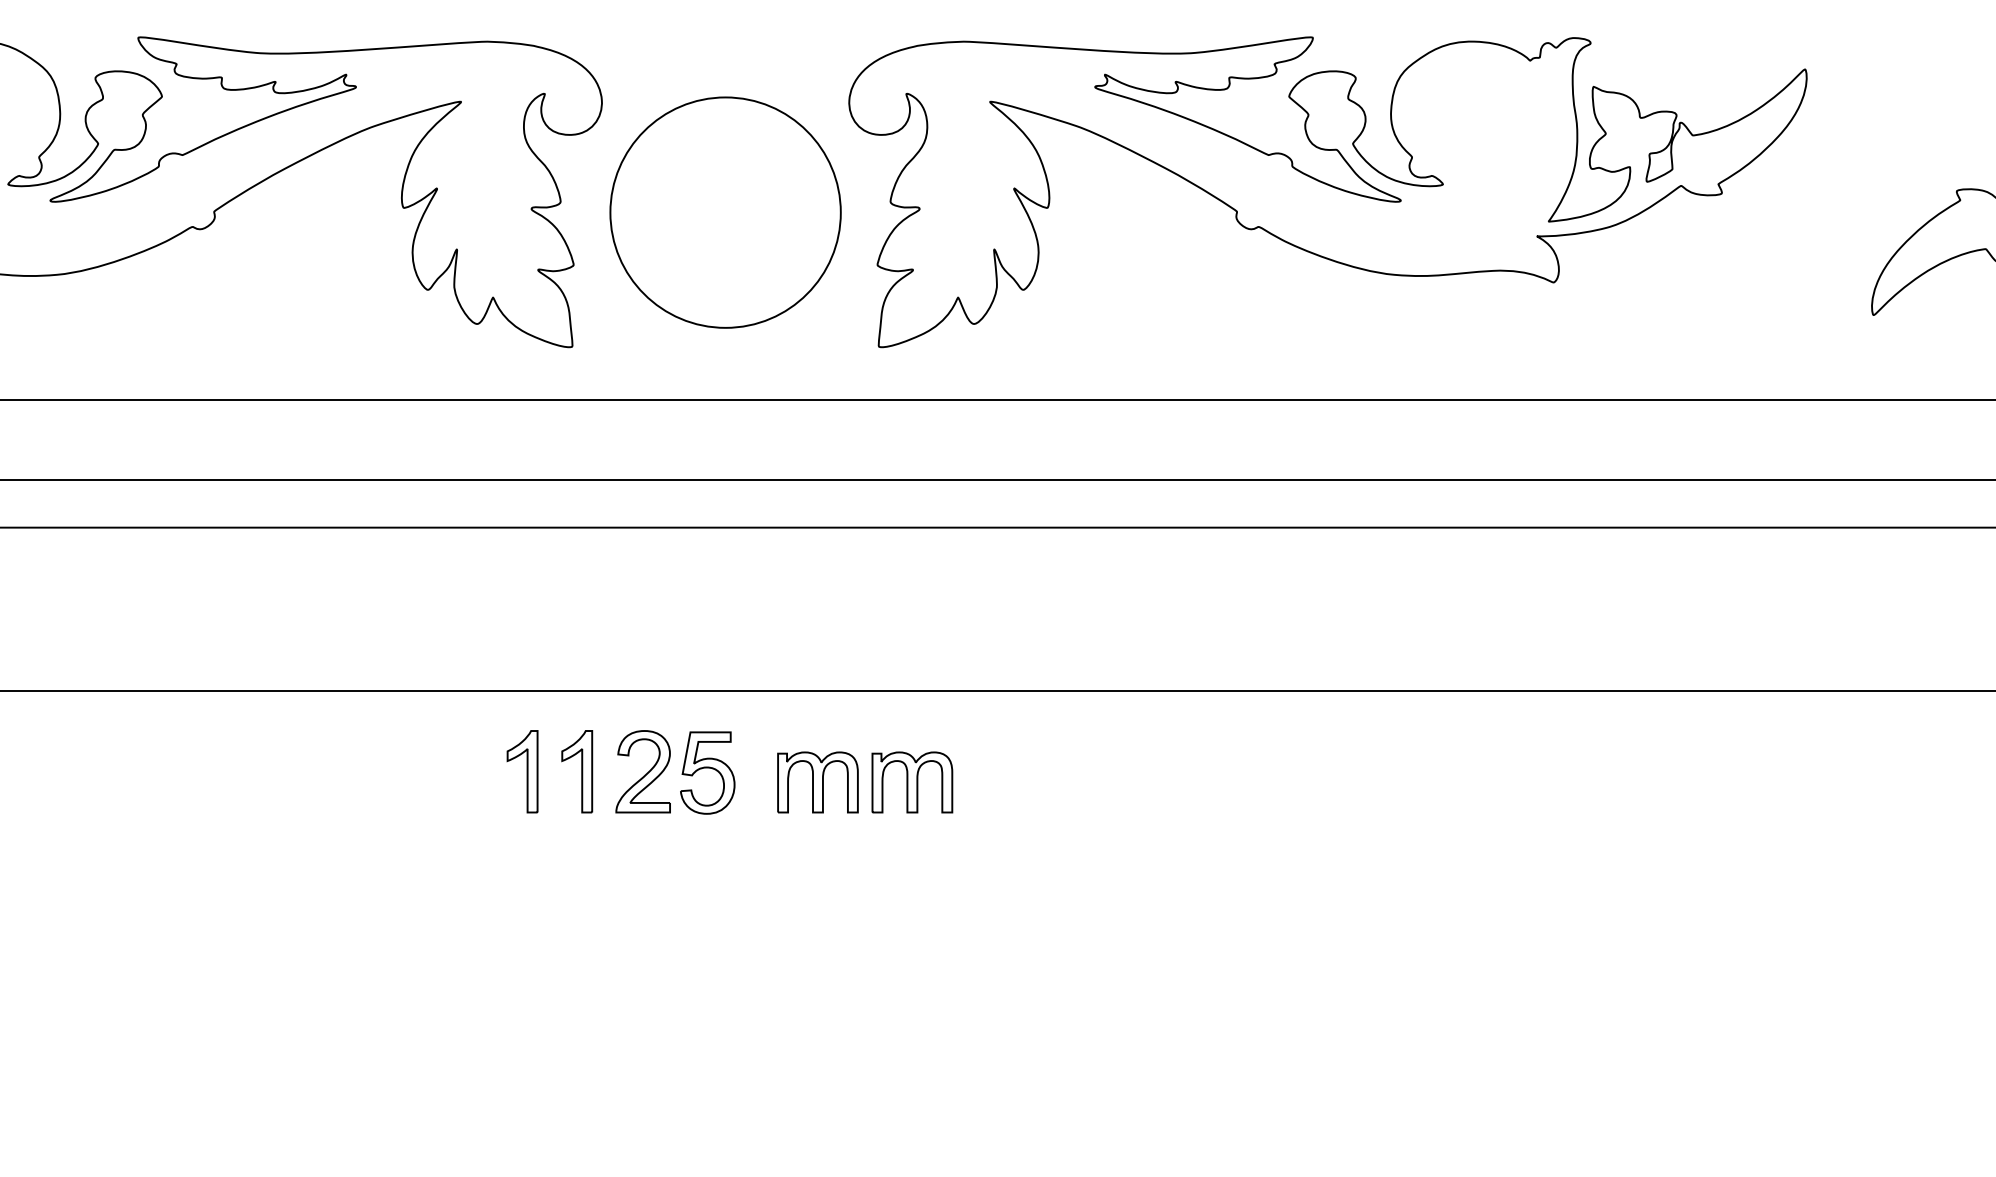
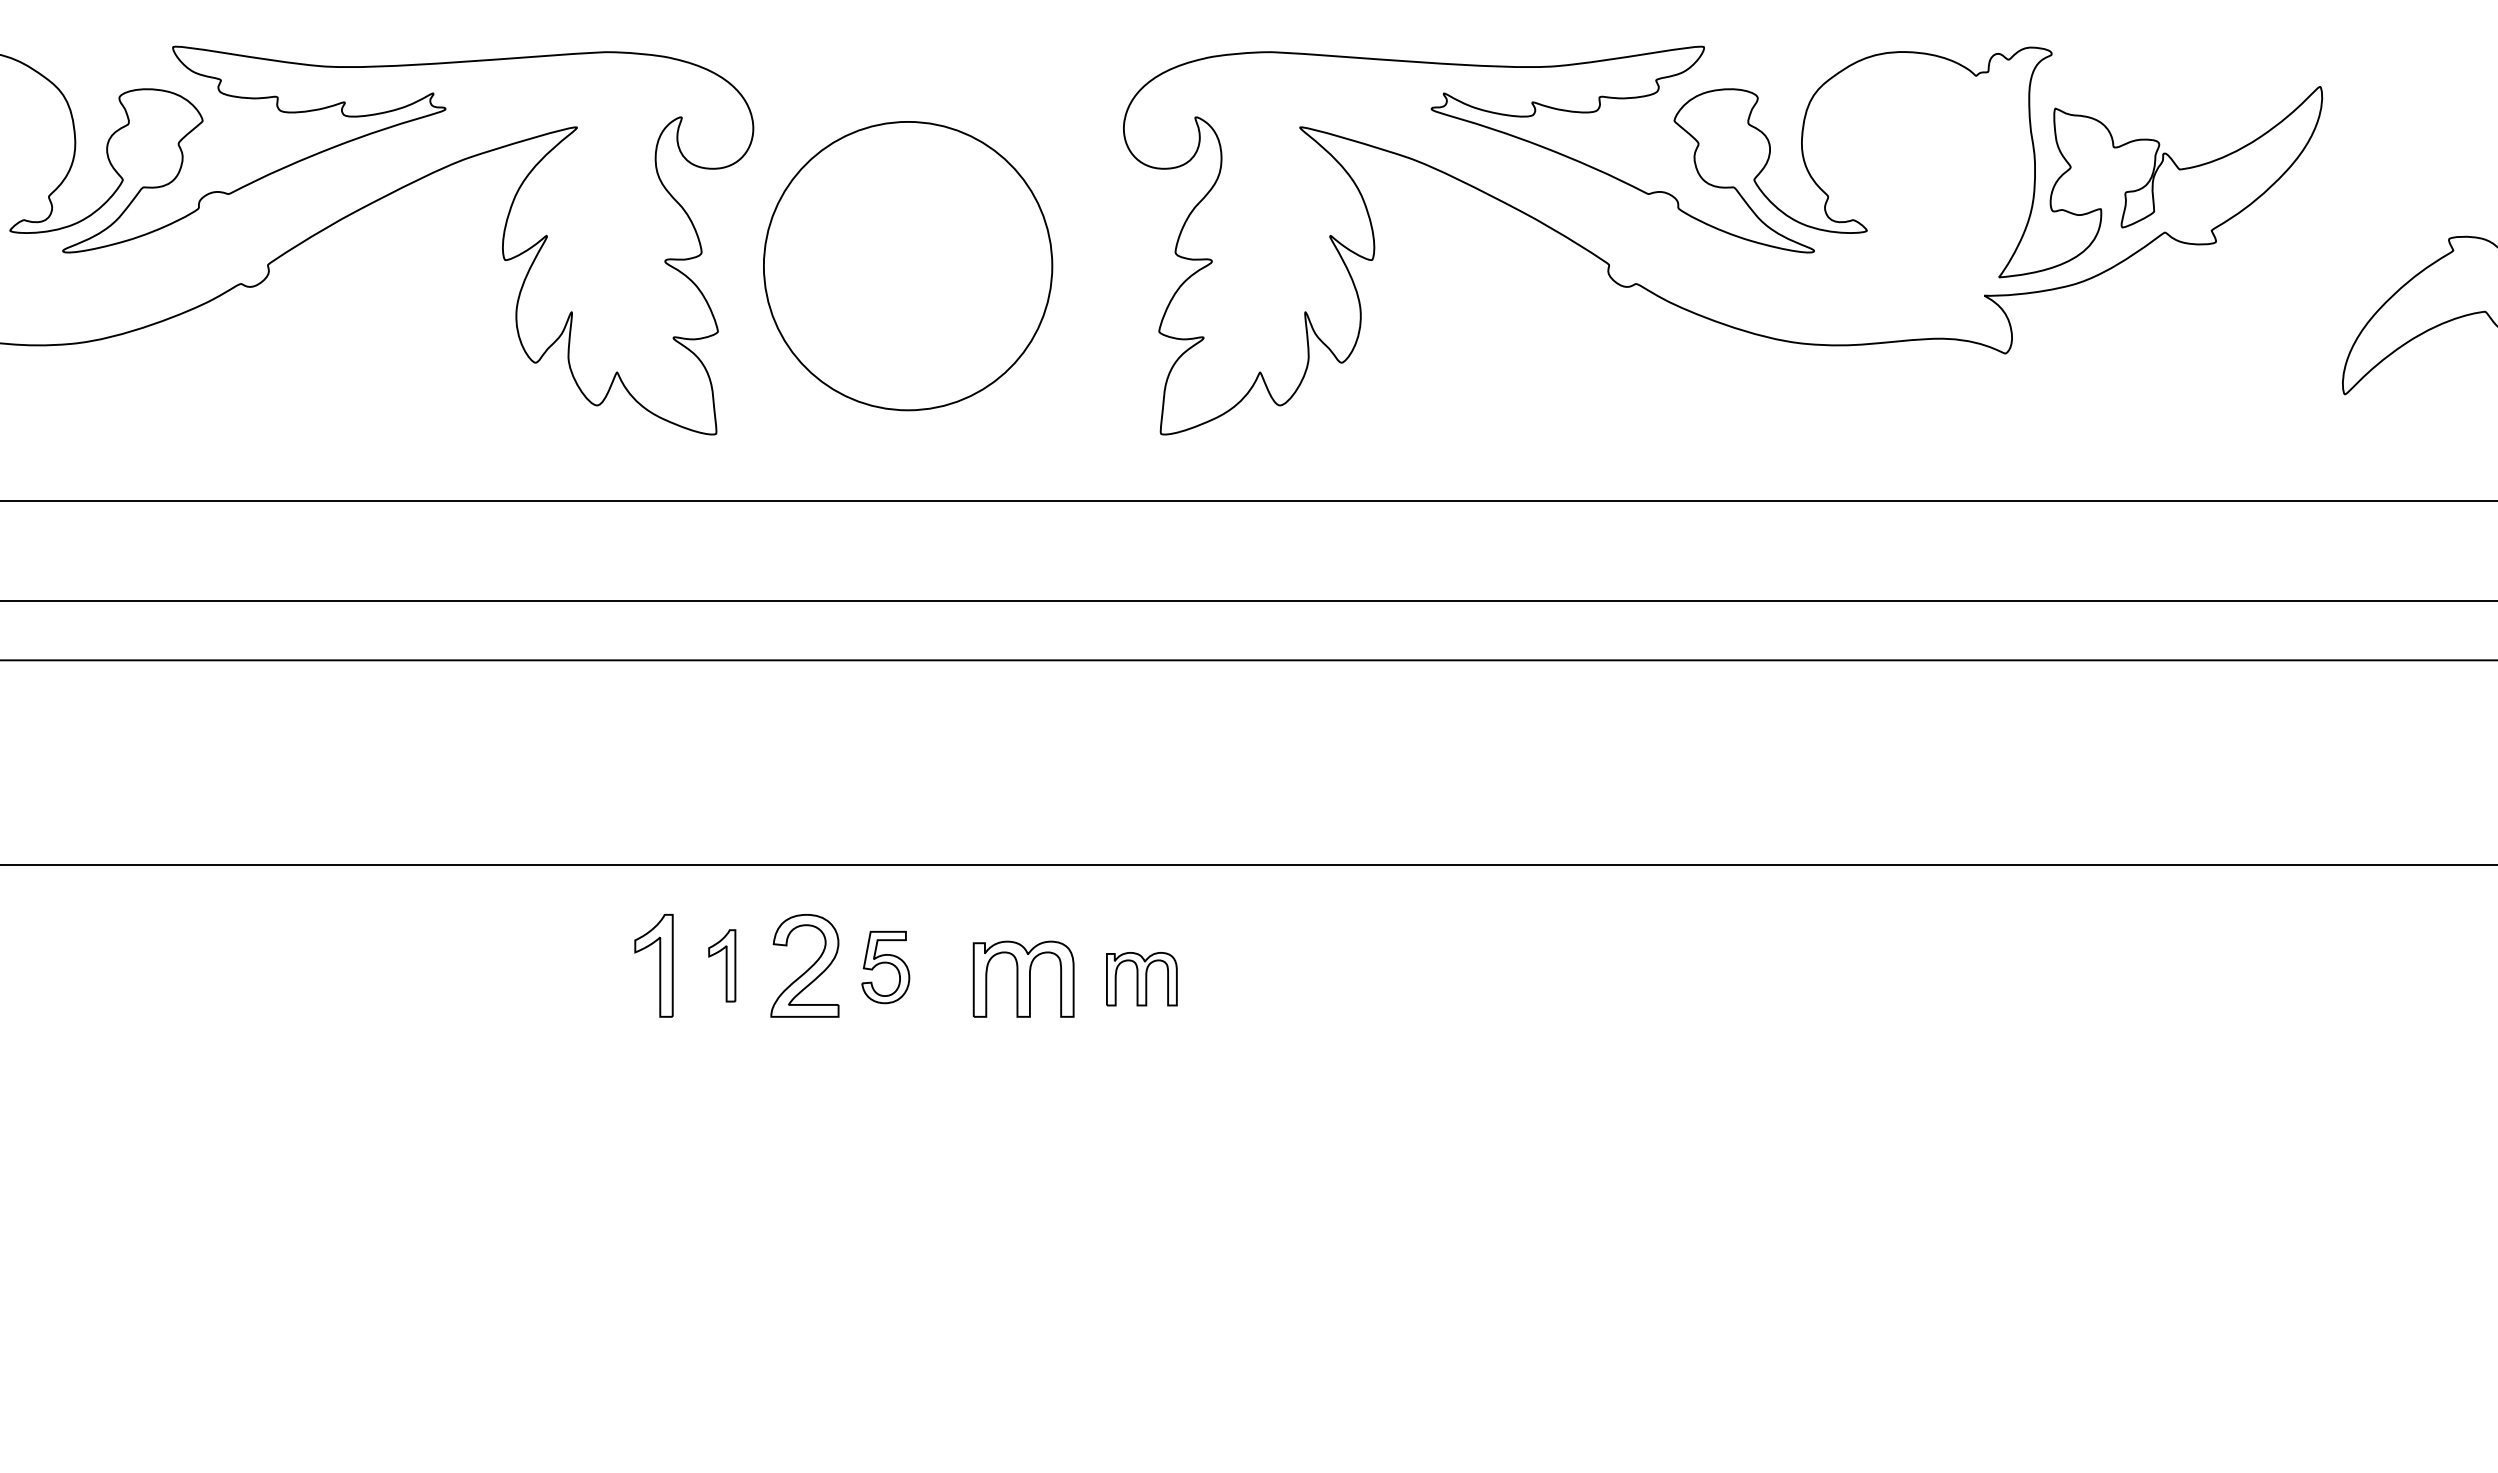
part: (1328, 192) -> (1723, 240), moved
part: (576, 771) -> (721, 965), size x0.7
part: (707, 773) -> (885, 967), size x0.7
part: (912, 781) -> (1141, 978), size x0.7

